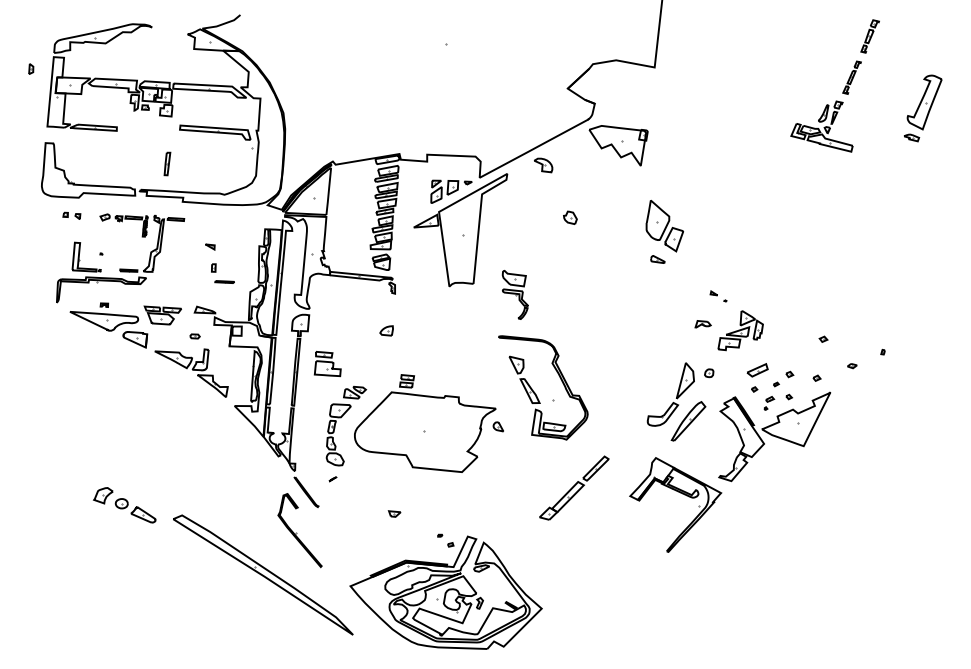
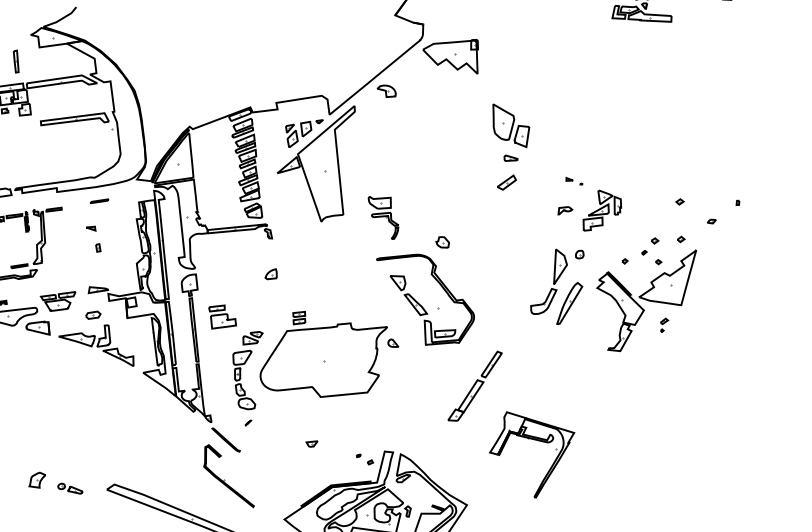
part: (167, 163) -> (16, 61), moved
part: (570, 217) -> (442, 242), moved
line: (224, 281) -> (99, 200), moved
part: (194, 336) -> (92, 315), size x1.6
part: (757, 370) -> (506, 183), moved
part: (769, 403) -> (664, 325), moved
part: (680, 493) -> (536, 440), moved
part: (135, 510) -> (70, 488), size x0.6

